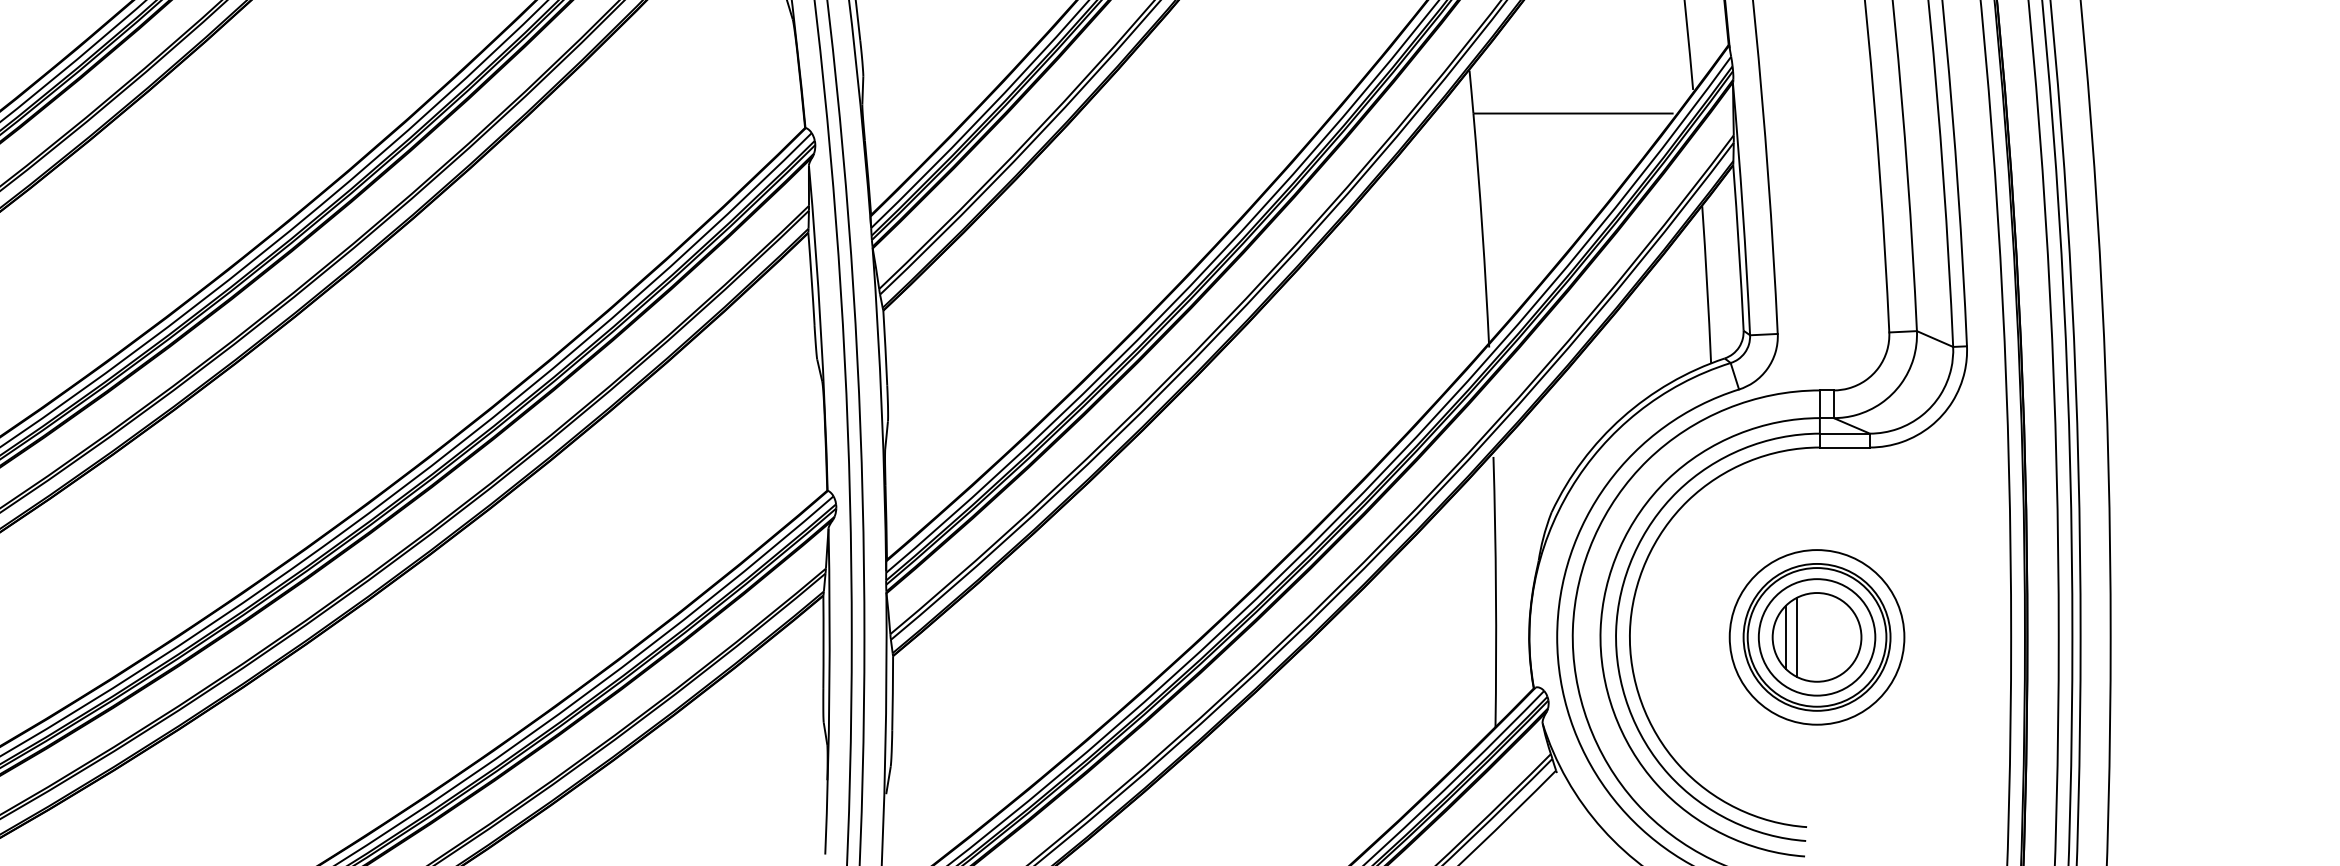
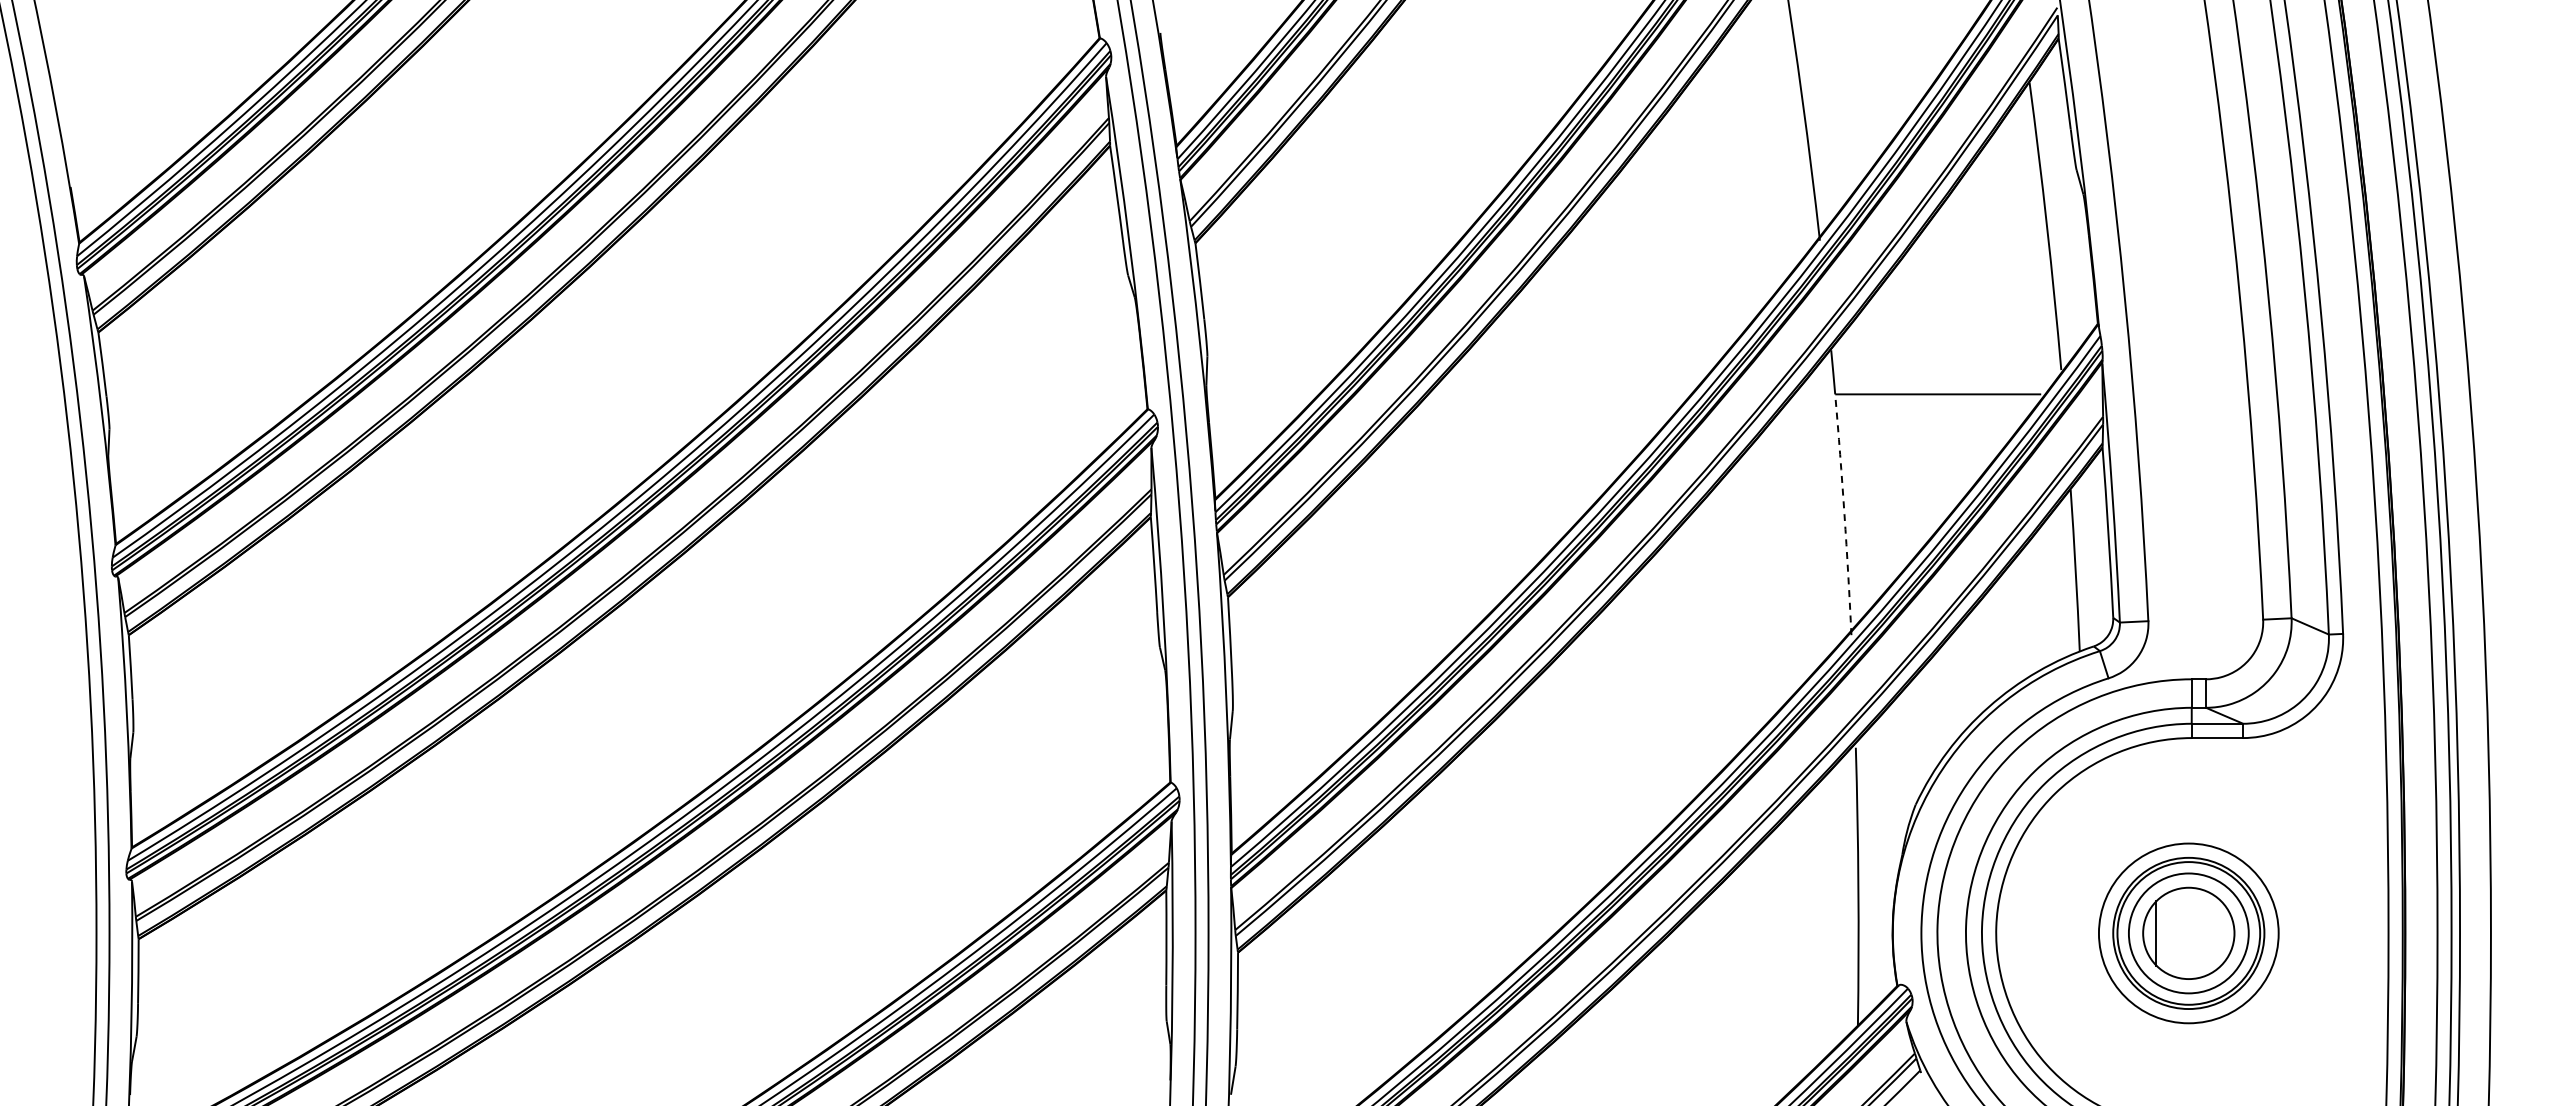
arc: (1482, 230) -> (1844, 514), solid -> dashed
line: (1796, 637) -> (2167, 933), removed

